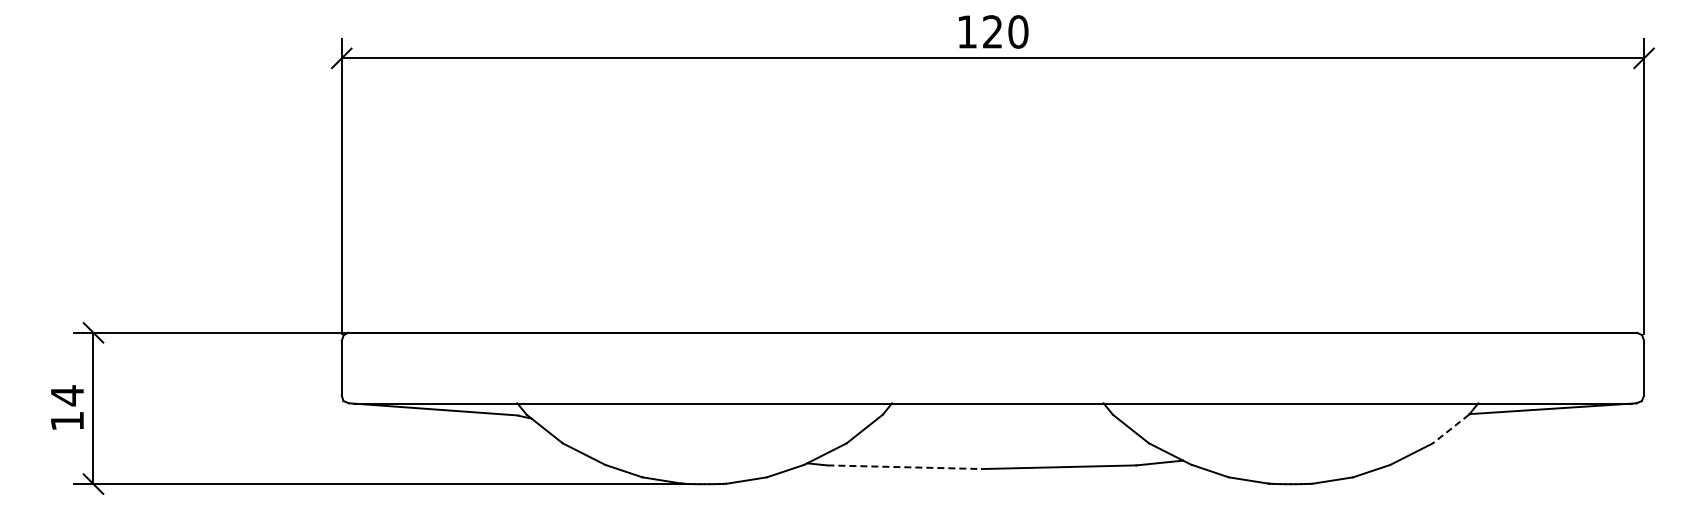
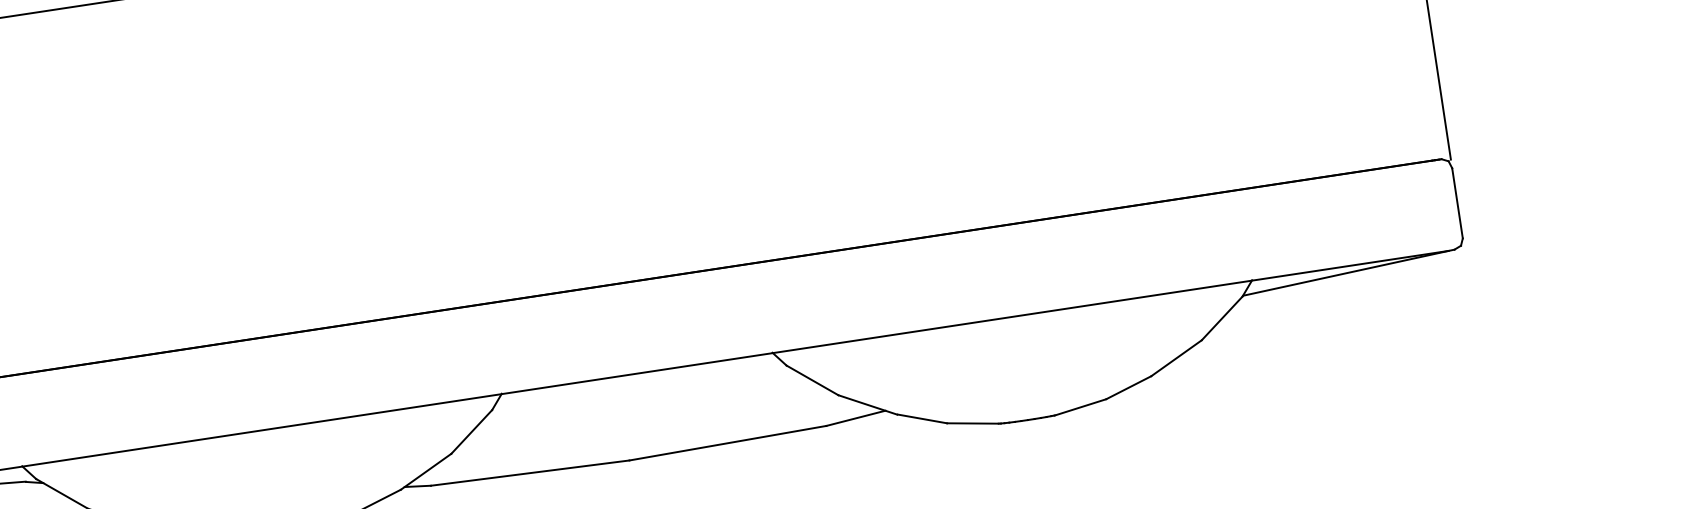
line: (1450, 429) -> (1221, 319), dashed -> solid
line: (905, 467) -> (531, 473), dashed -> solid

